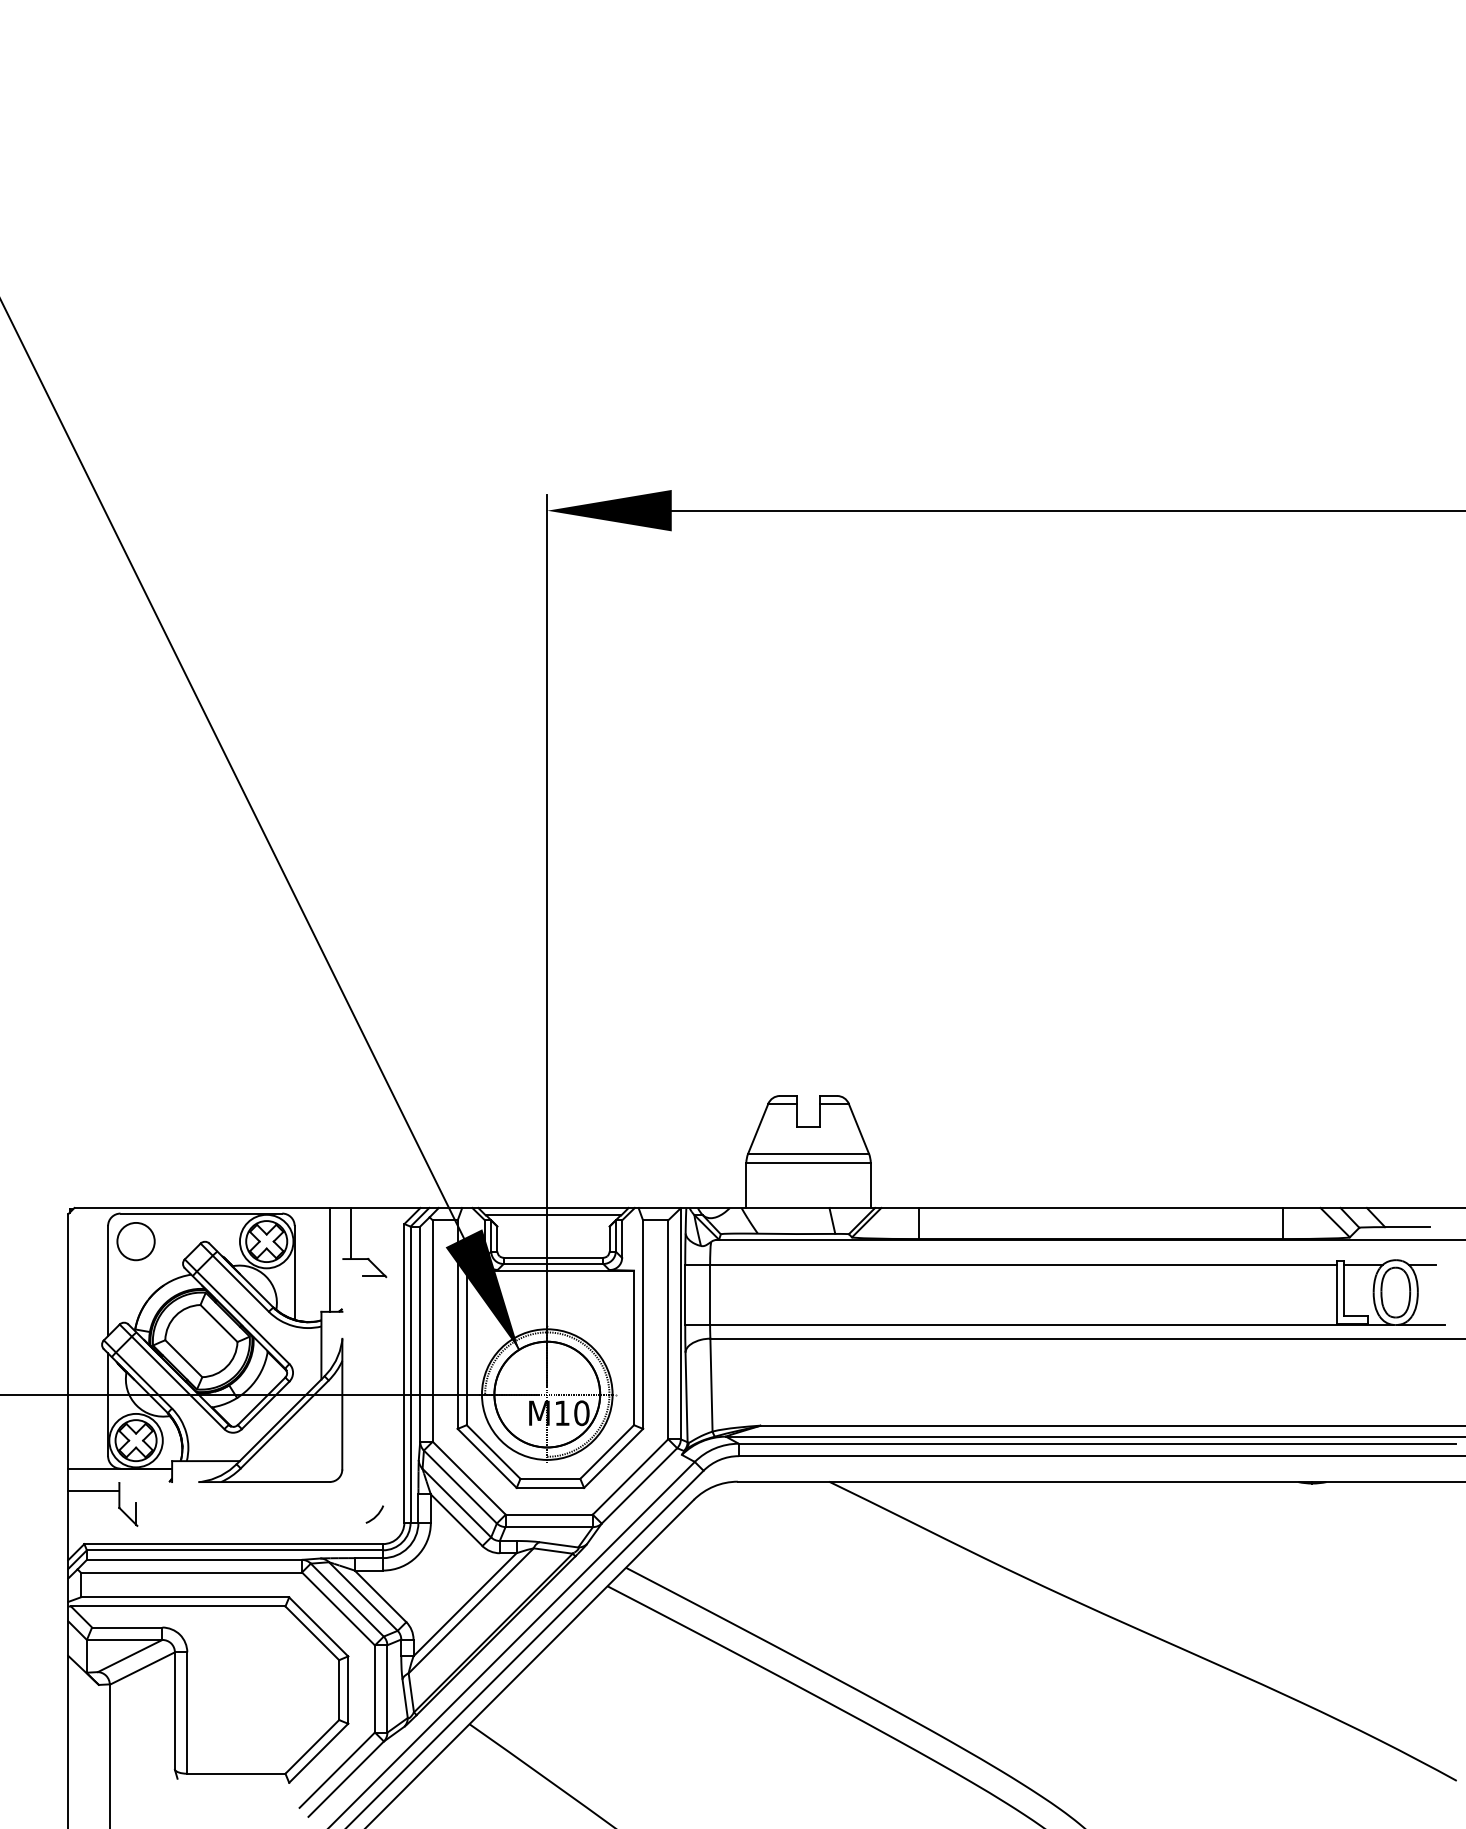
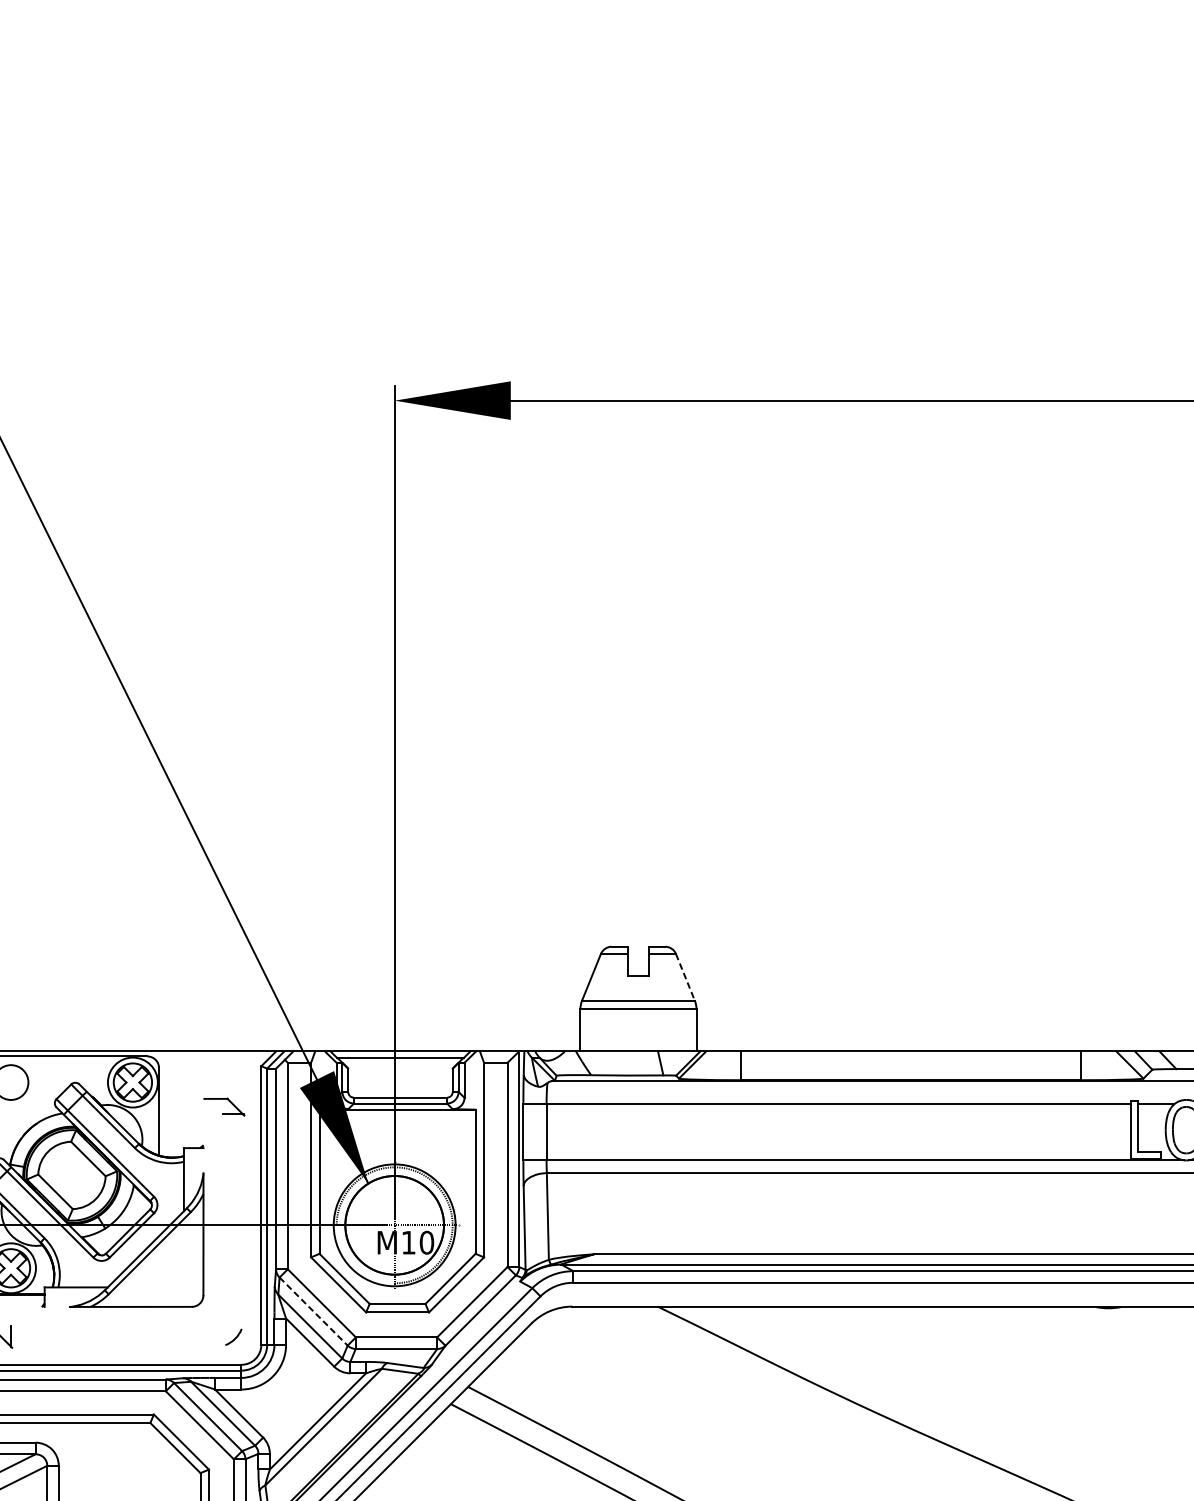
line: (858, 1128) -> (685, 977), solid -> dashed
line: (351, 1233) -> (212, 1075), removed
line: (329, 1259) -> (191, 1099), removed
line: (460, 1487) -> (313, 1312), solid -> dashed

